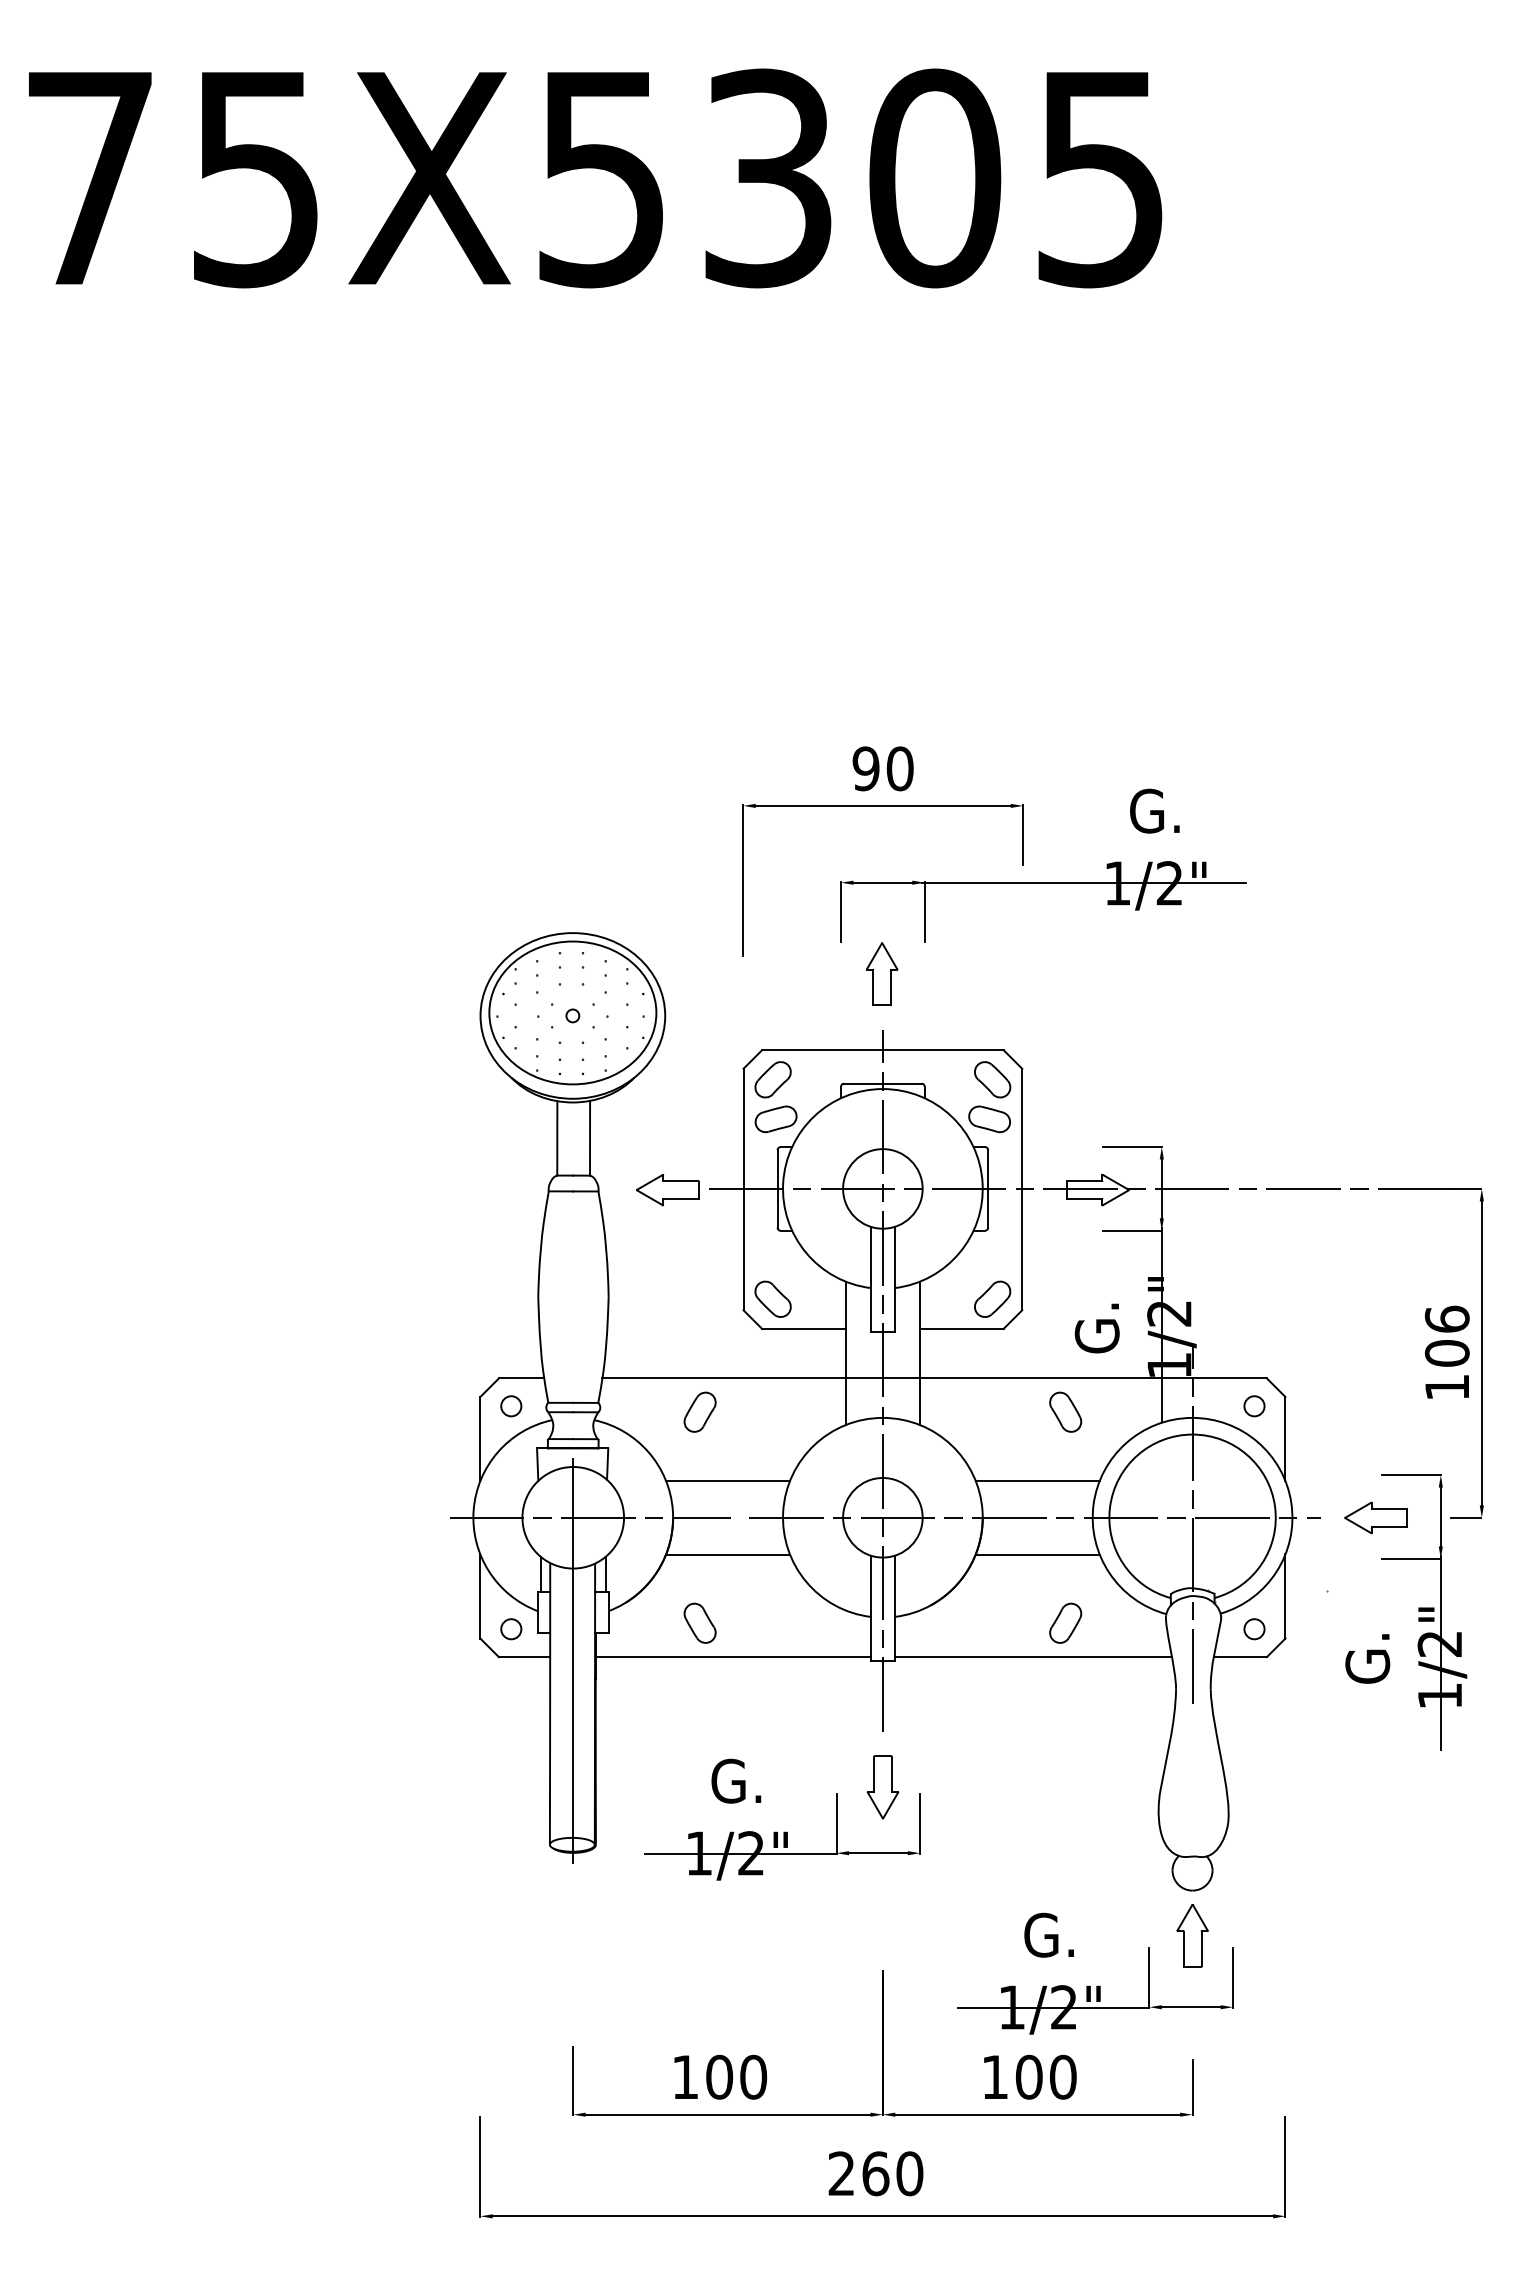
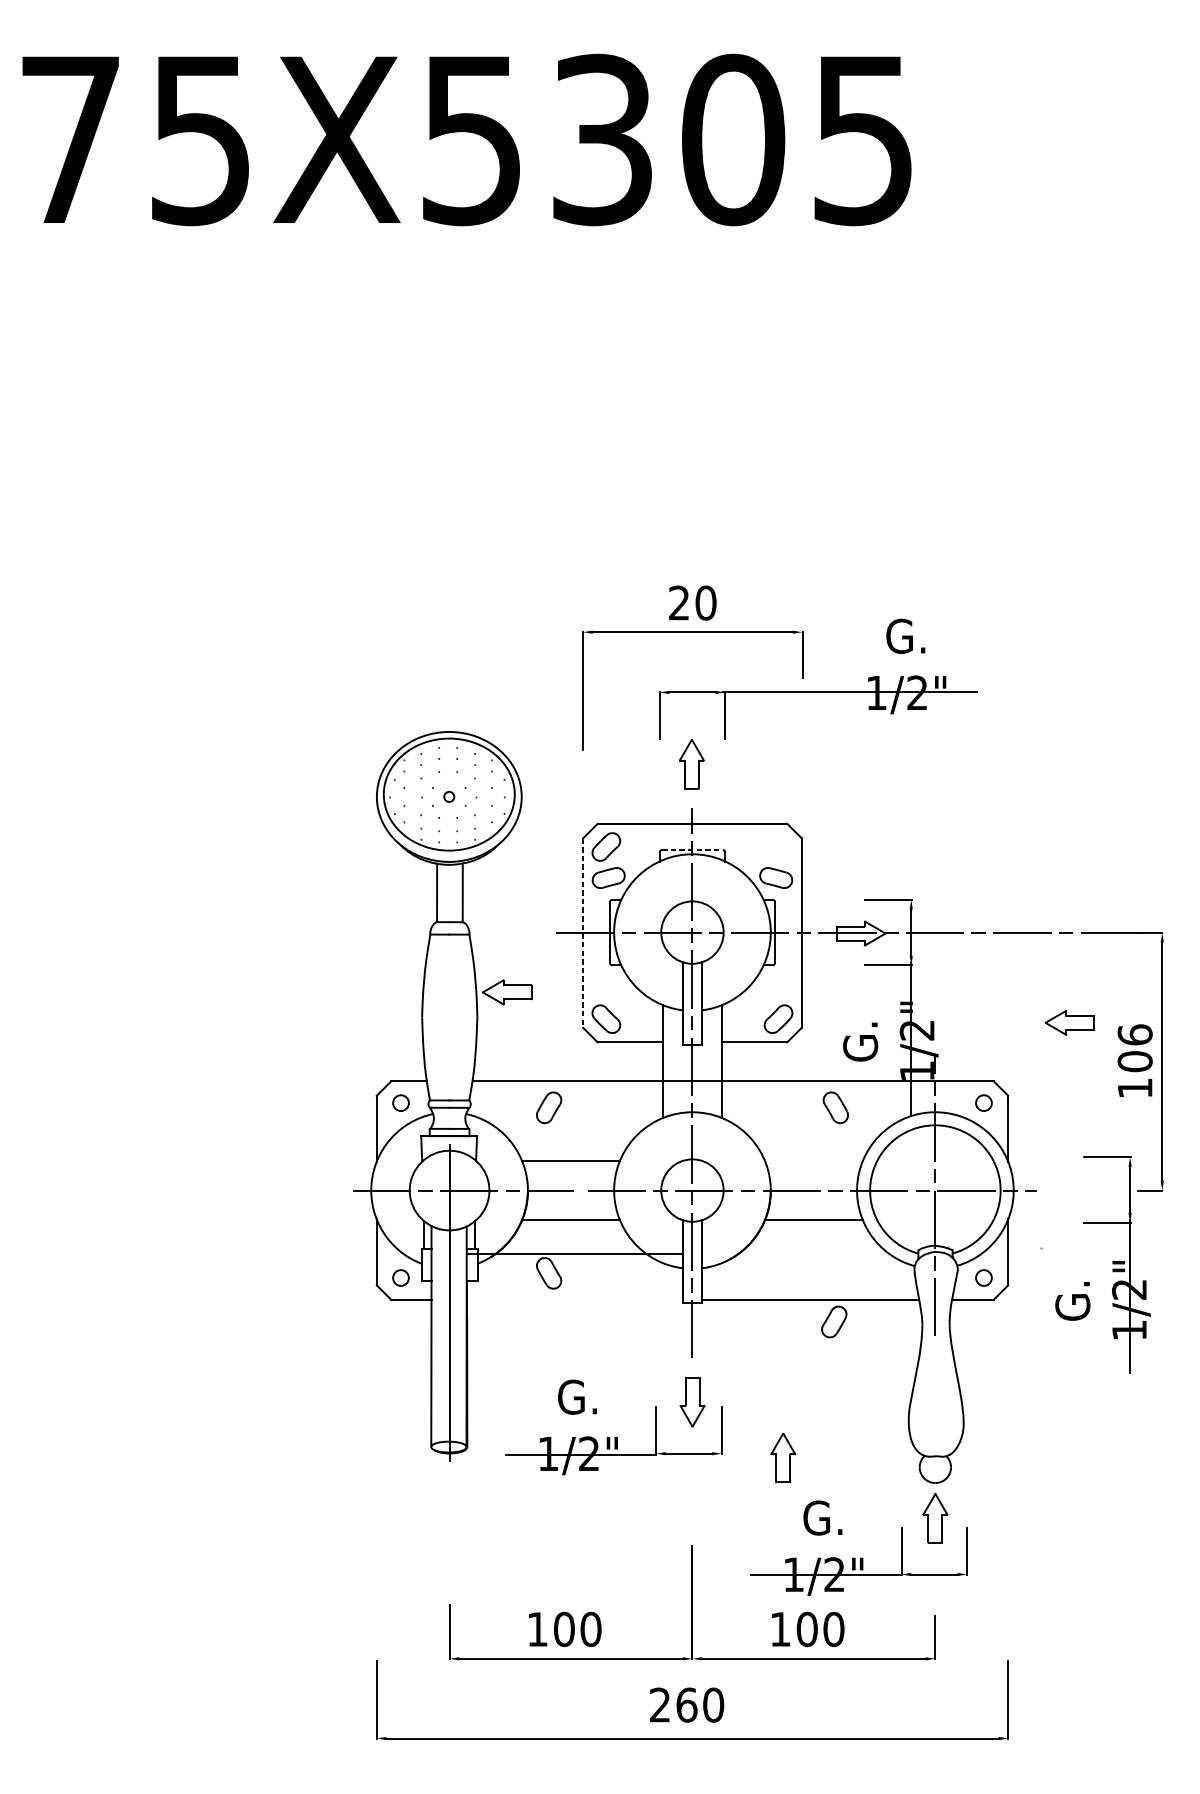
text: (865, 768) -> (678, 602), 90 -> 20
part: (992, 1079) -> (778, 846), removed
line: (882, 1083) -> (692, 849), solid -> dashed
line: (743, 1189) -> (583, 933), solid -> dashed
part: (667, 1190) -> (507, 992), moved
line: (1037, 1480) -> (813, 1161), removed
part: (1375, 1517) -> (1069, 1022), moved
part: (1065, 1622) -> (834, 1321), moved
line: (732, 1657) -> (574, 1253), moved
part: (998, 1858) -> (783, 1457), added

